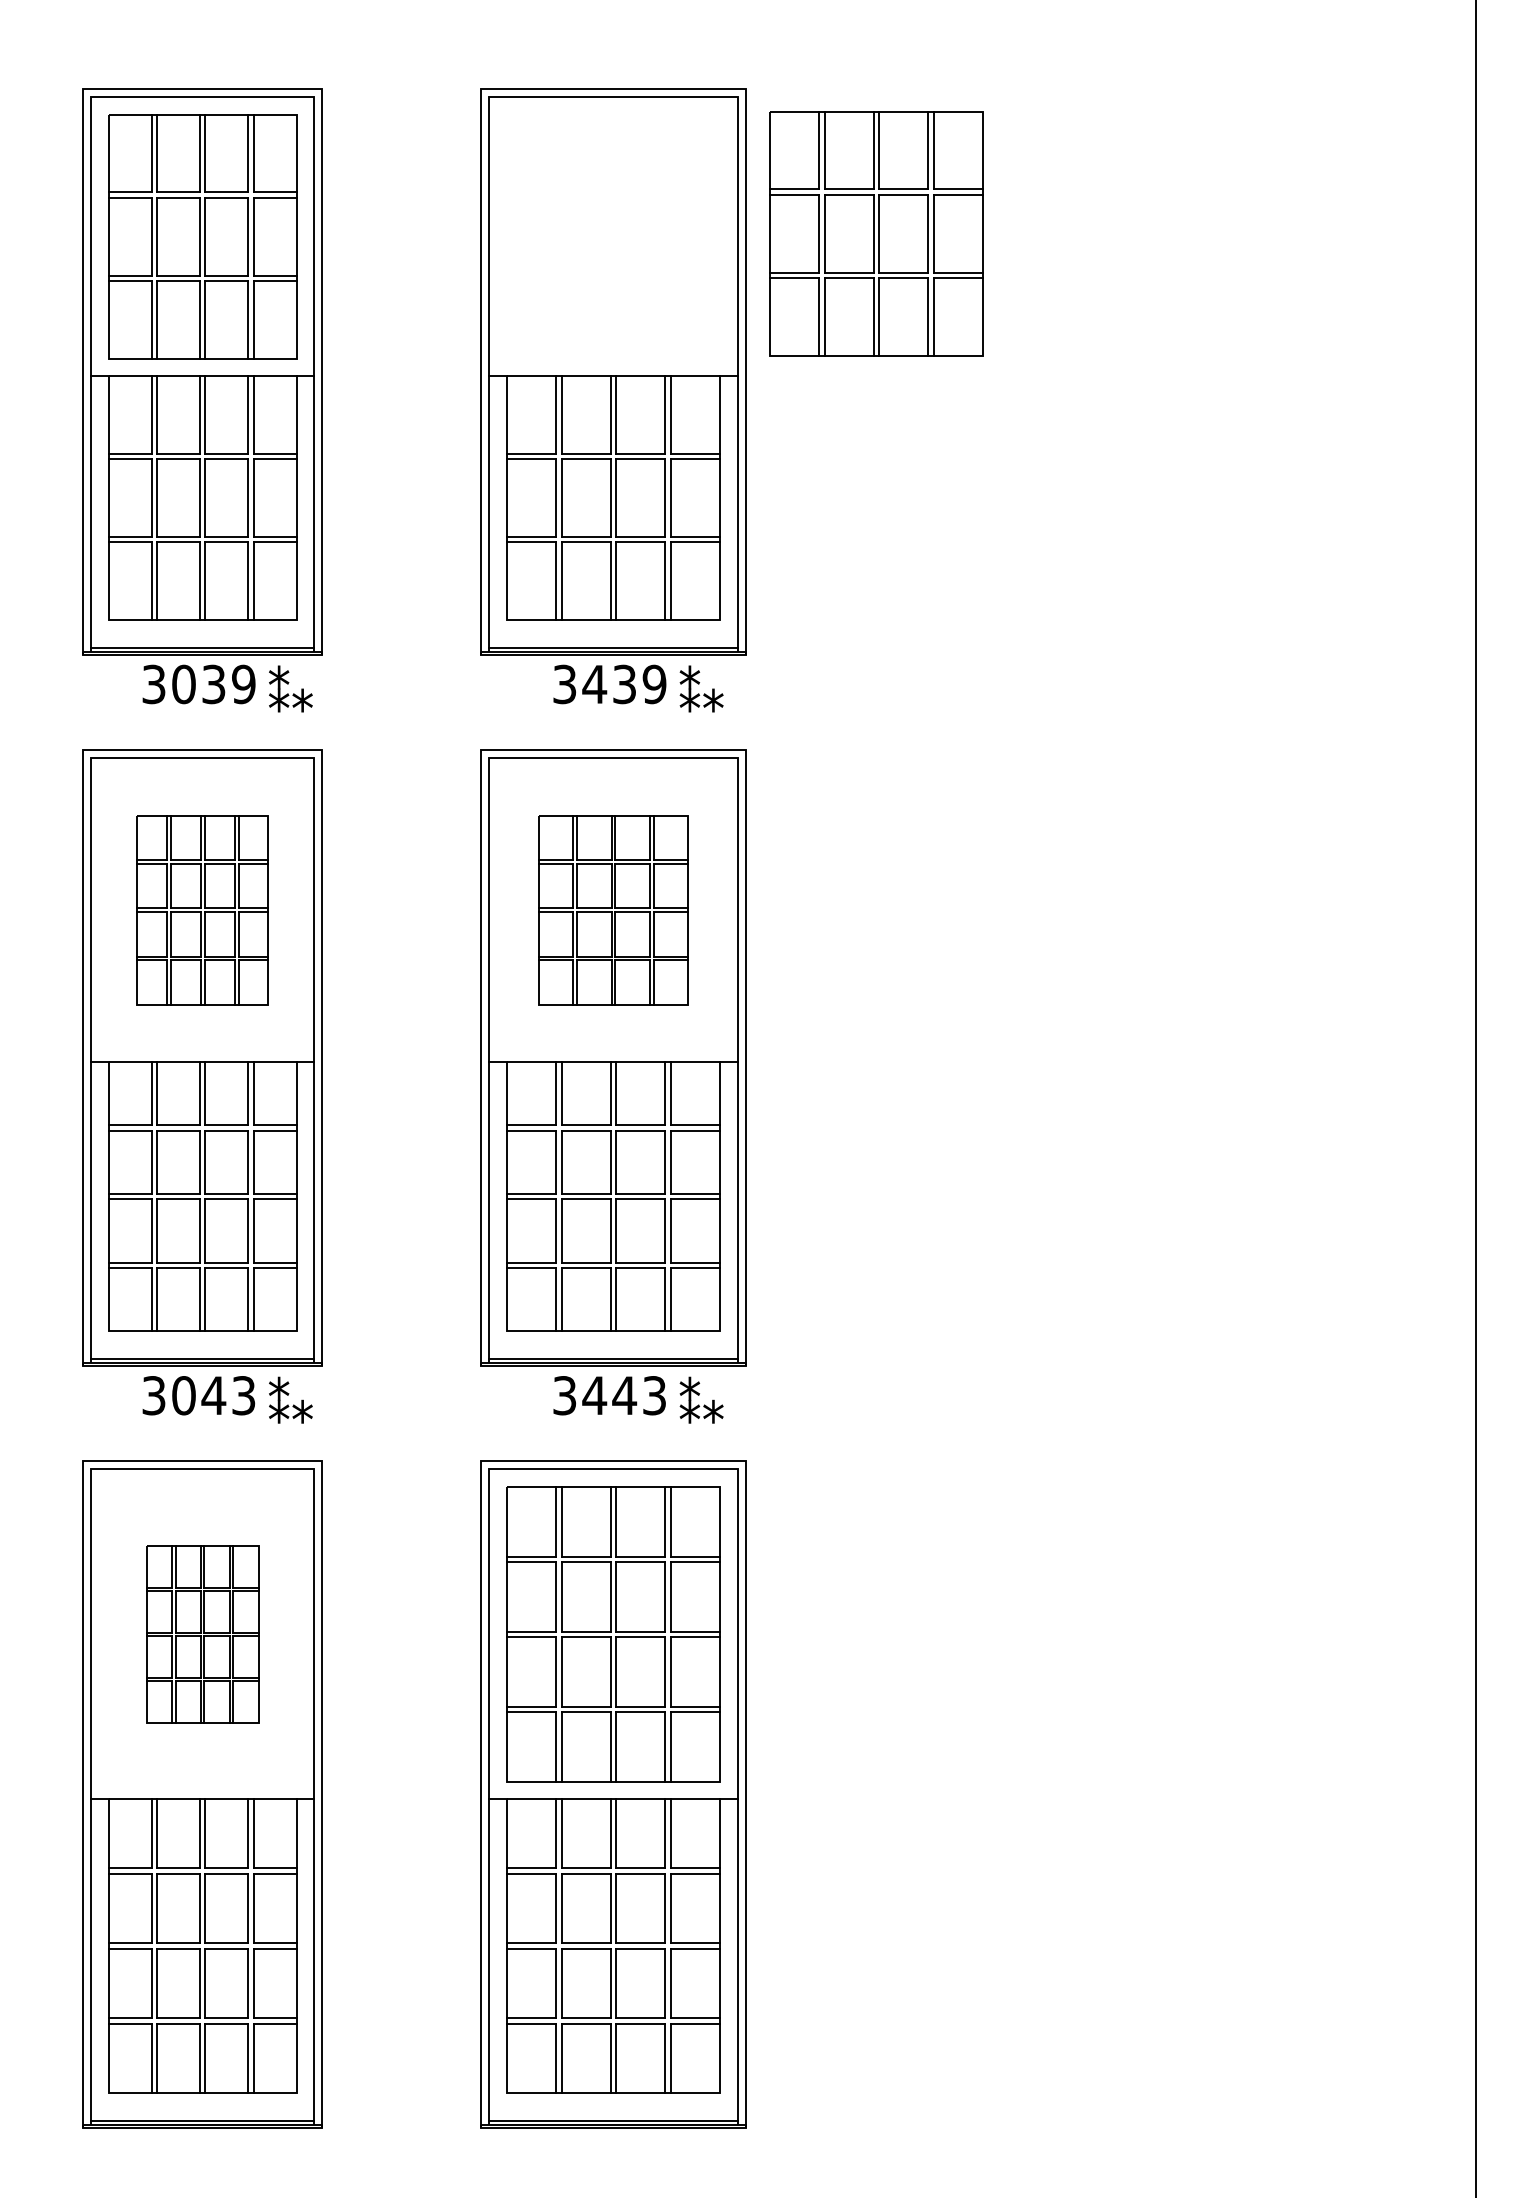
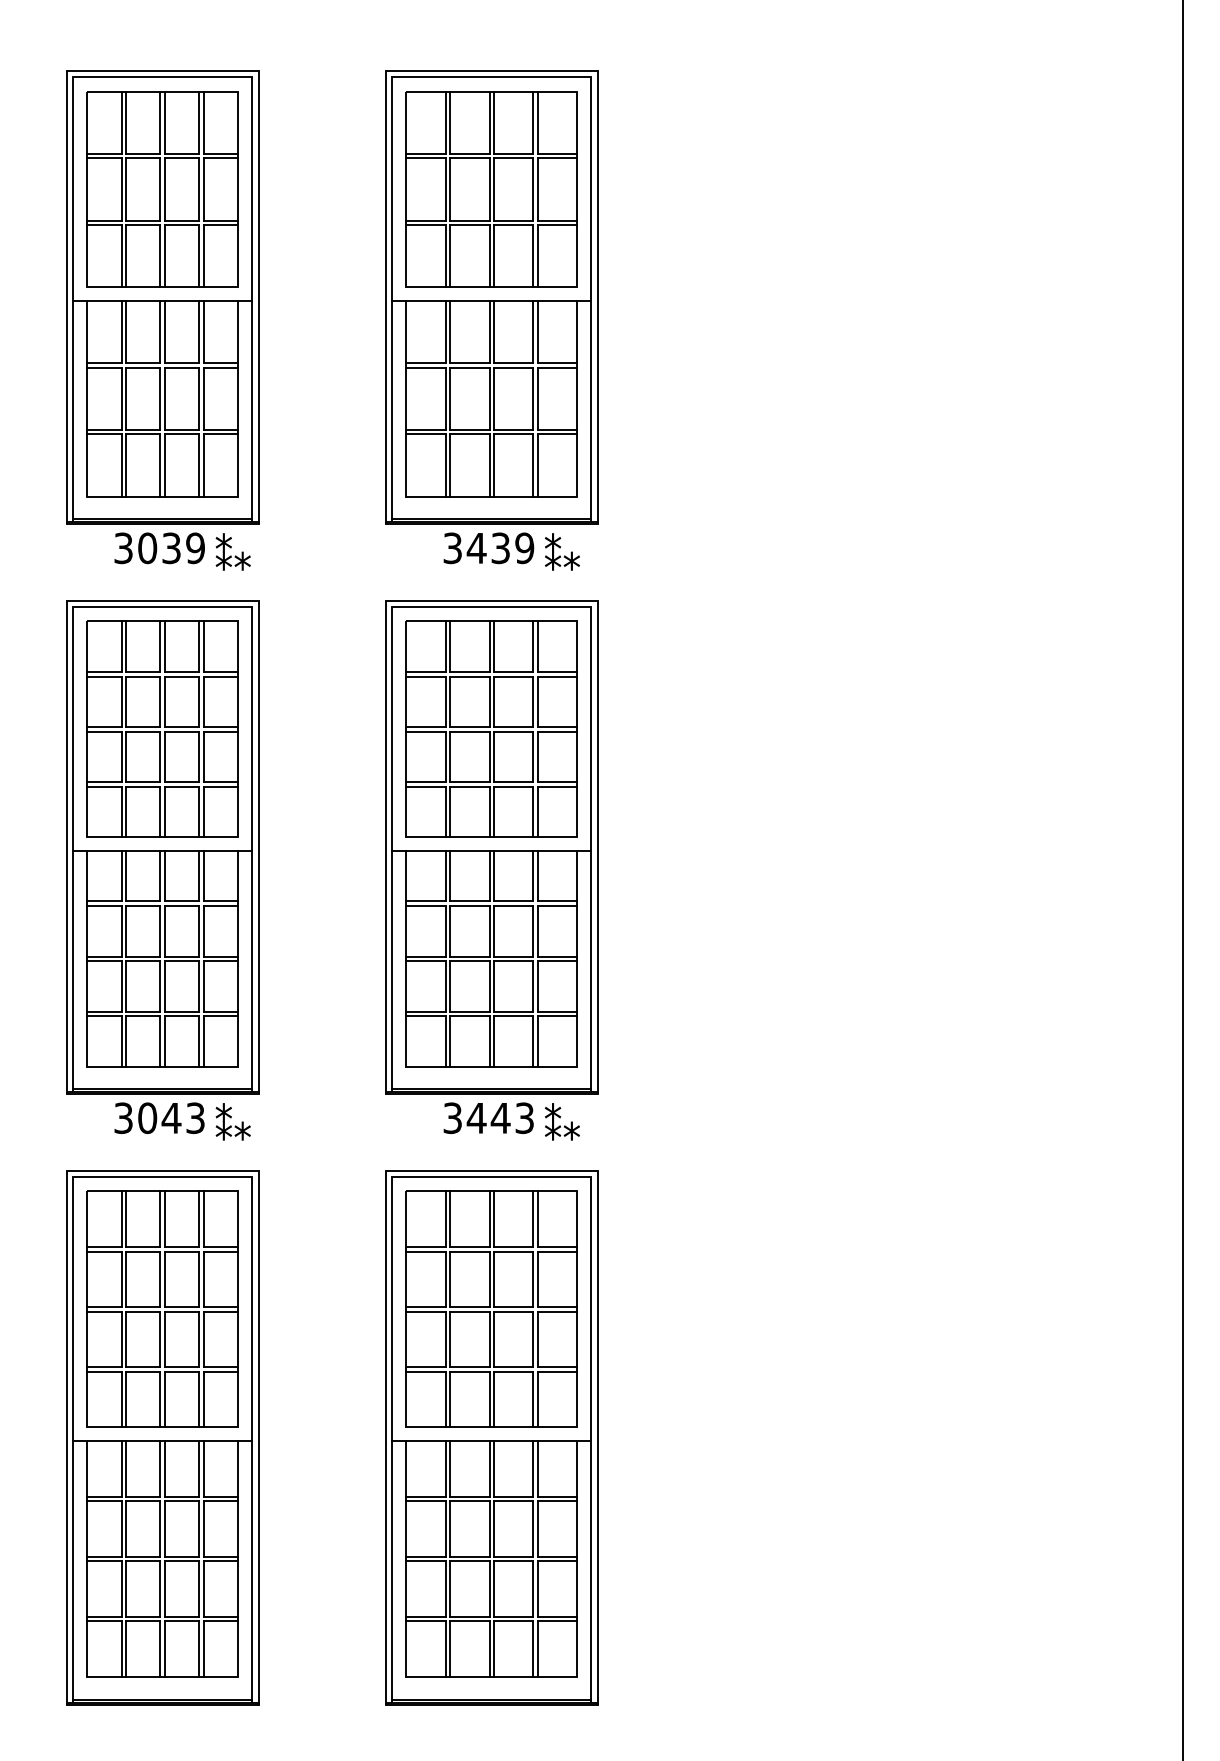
part: (876, 233) -> (491, 189), moved
part: (202, 910) -> (162, 729), size x1.43
part: (613, 910) -> (491, 729), size x1.43
part: (202, 1634) -> (162, 1309), size x1.67

